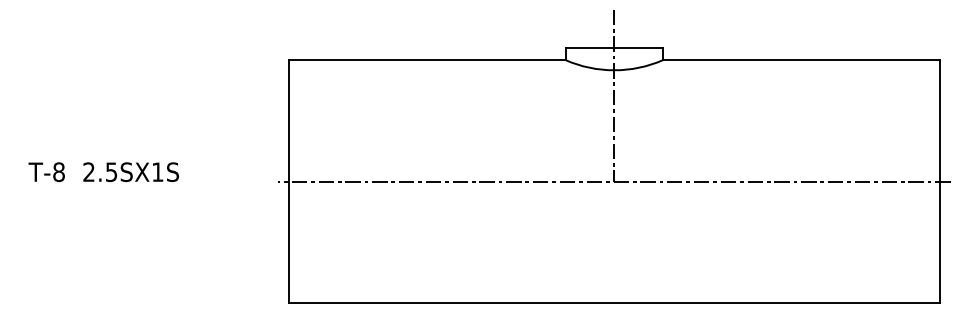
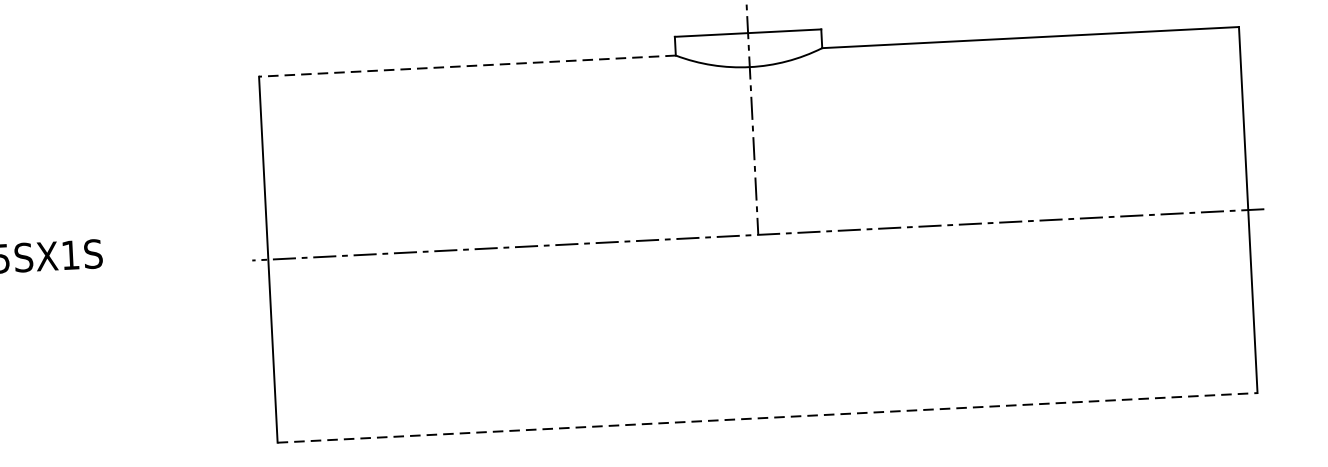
line: (426, 60) -> (466, 66), solid -> dashed
line: (614, 303) -> (767, 418), solid -> dashed

